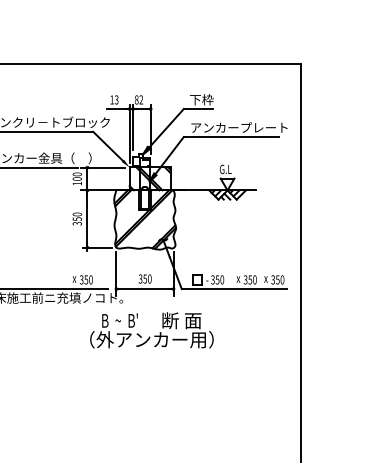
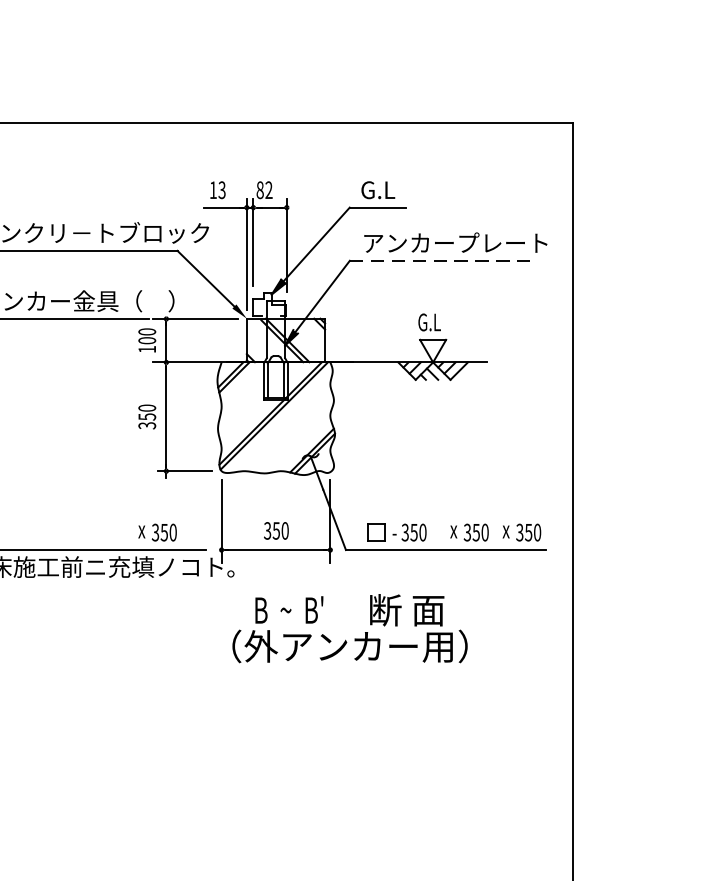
text: (201, 99) -> (383, 189), 下枠 -> G.L
line: (231, 137) -> (440, 261), solid -> dashed
text: (151, 330) -> (349, 628), moved

